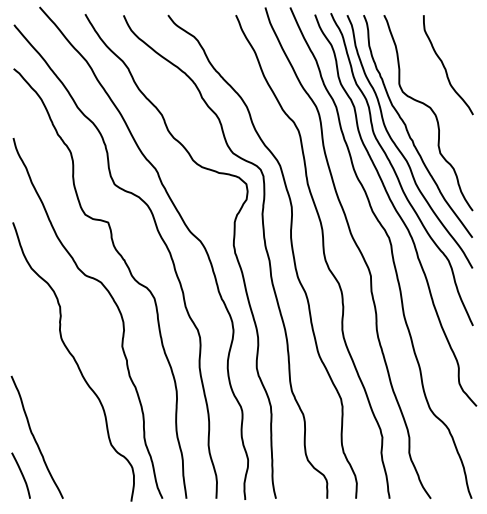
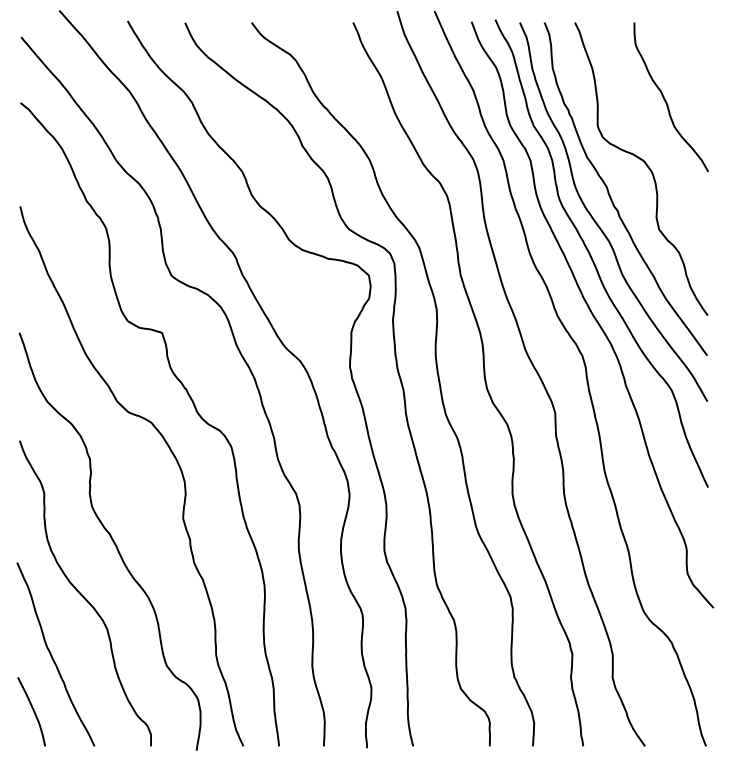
curve: (55, 397) -> (83, 594), added

